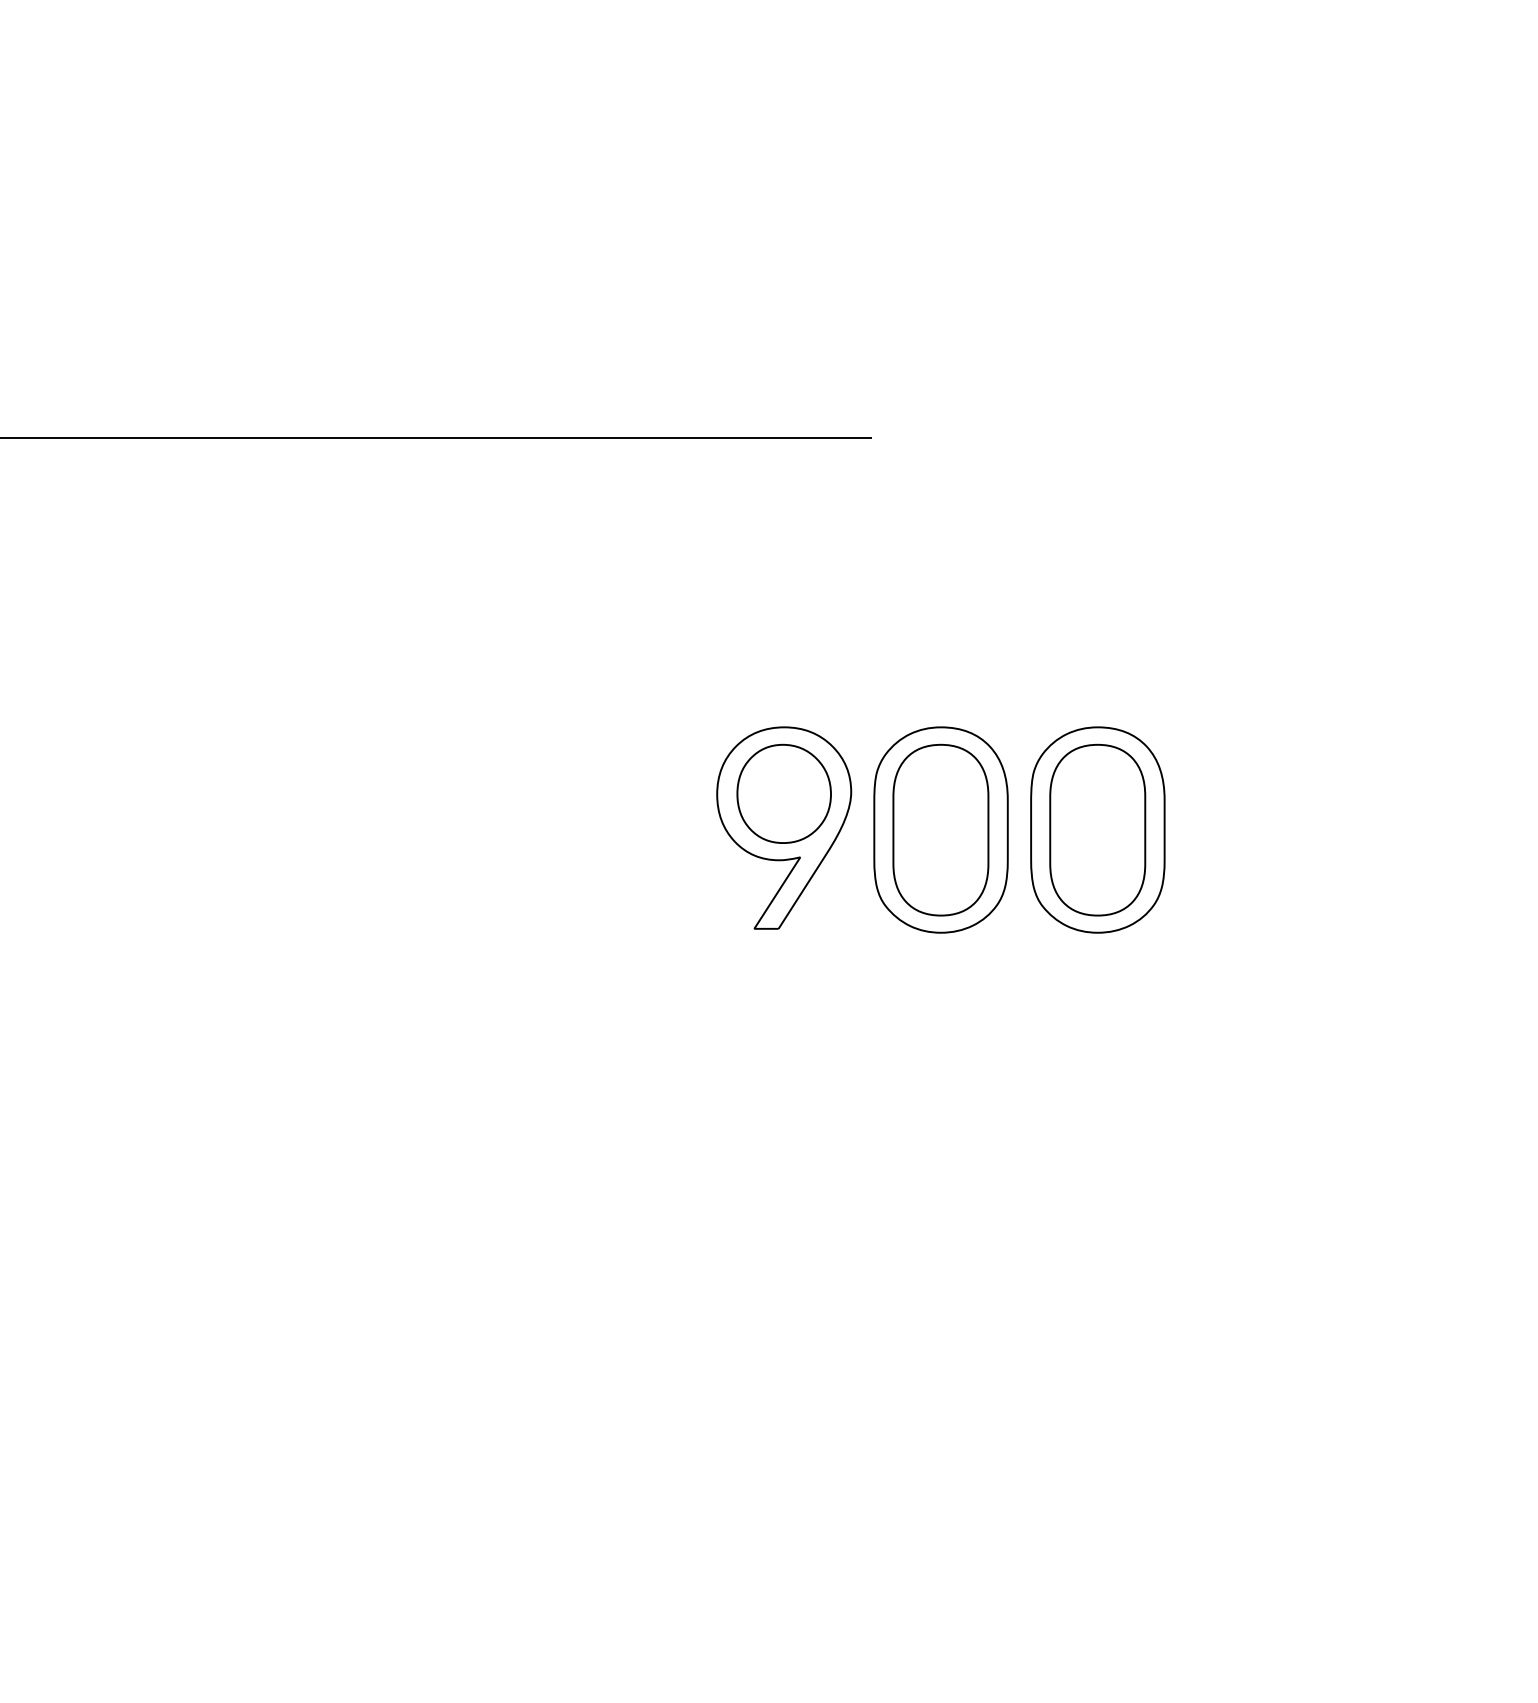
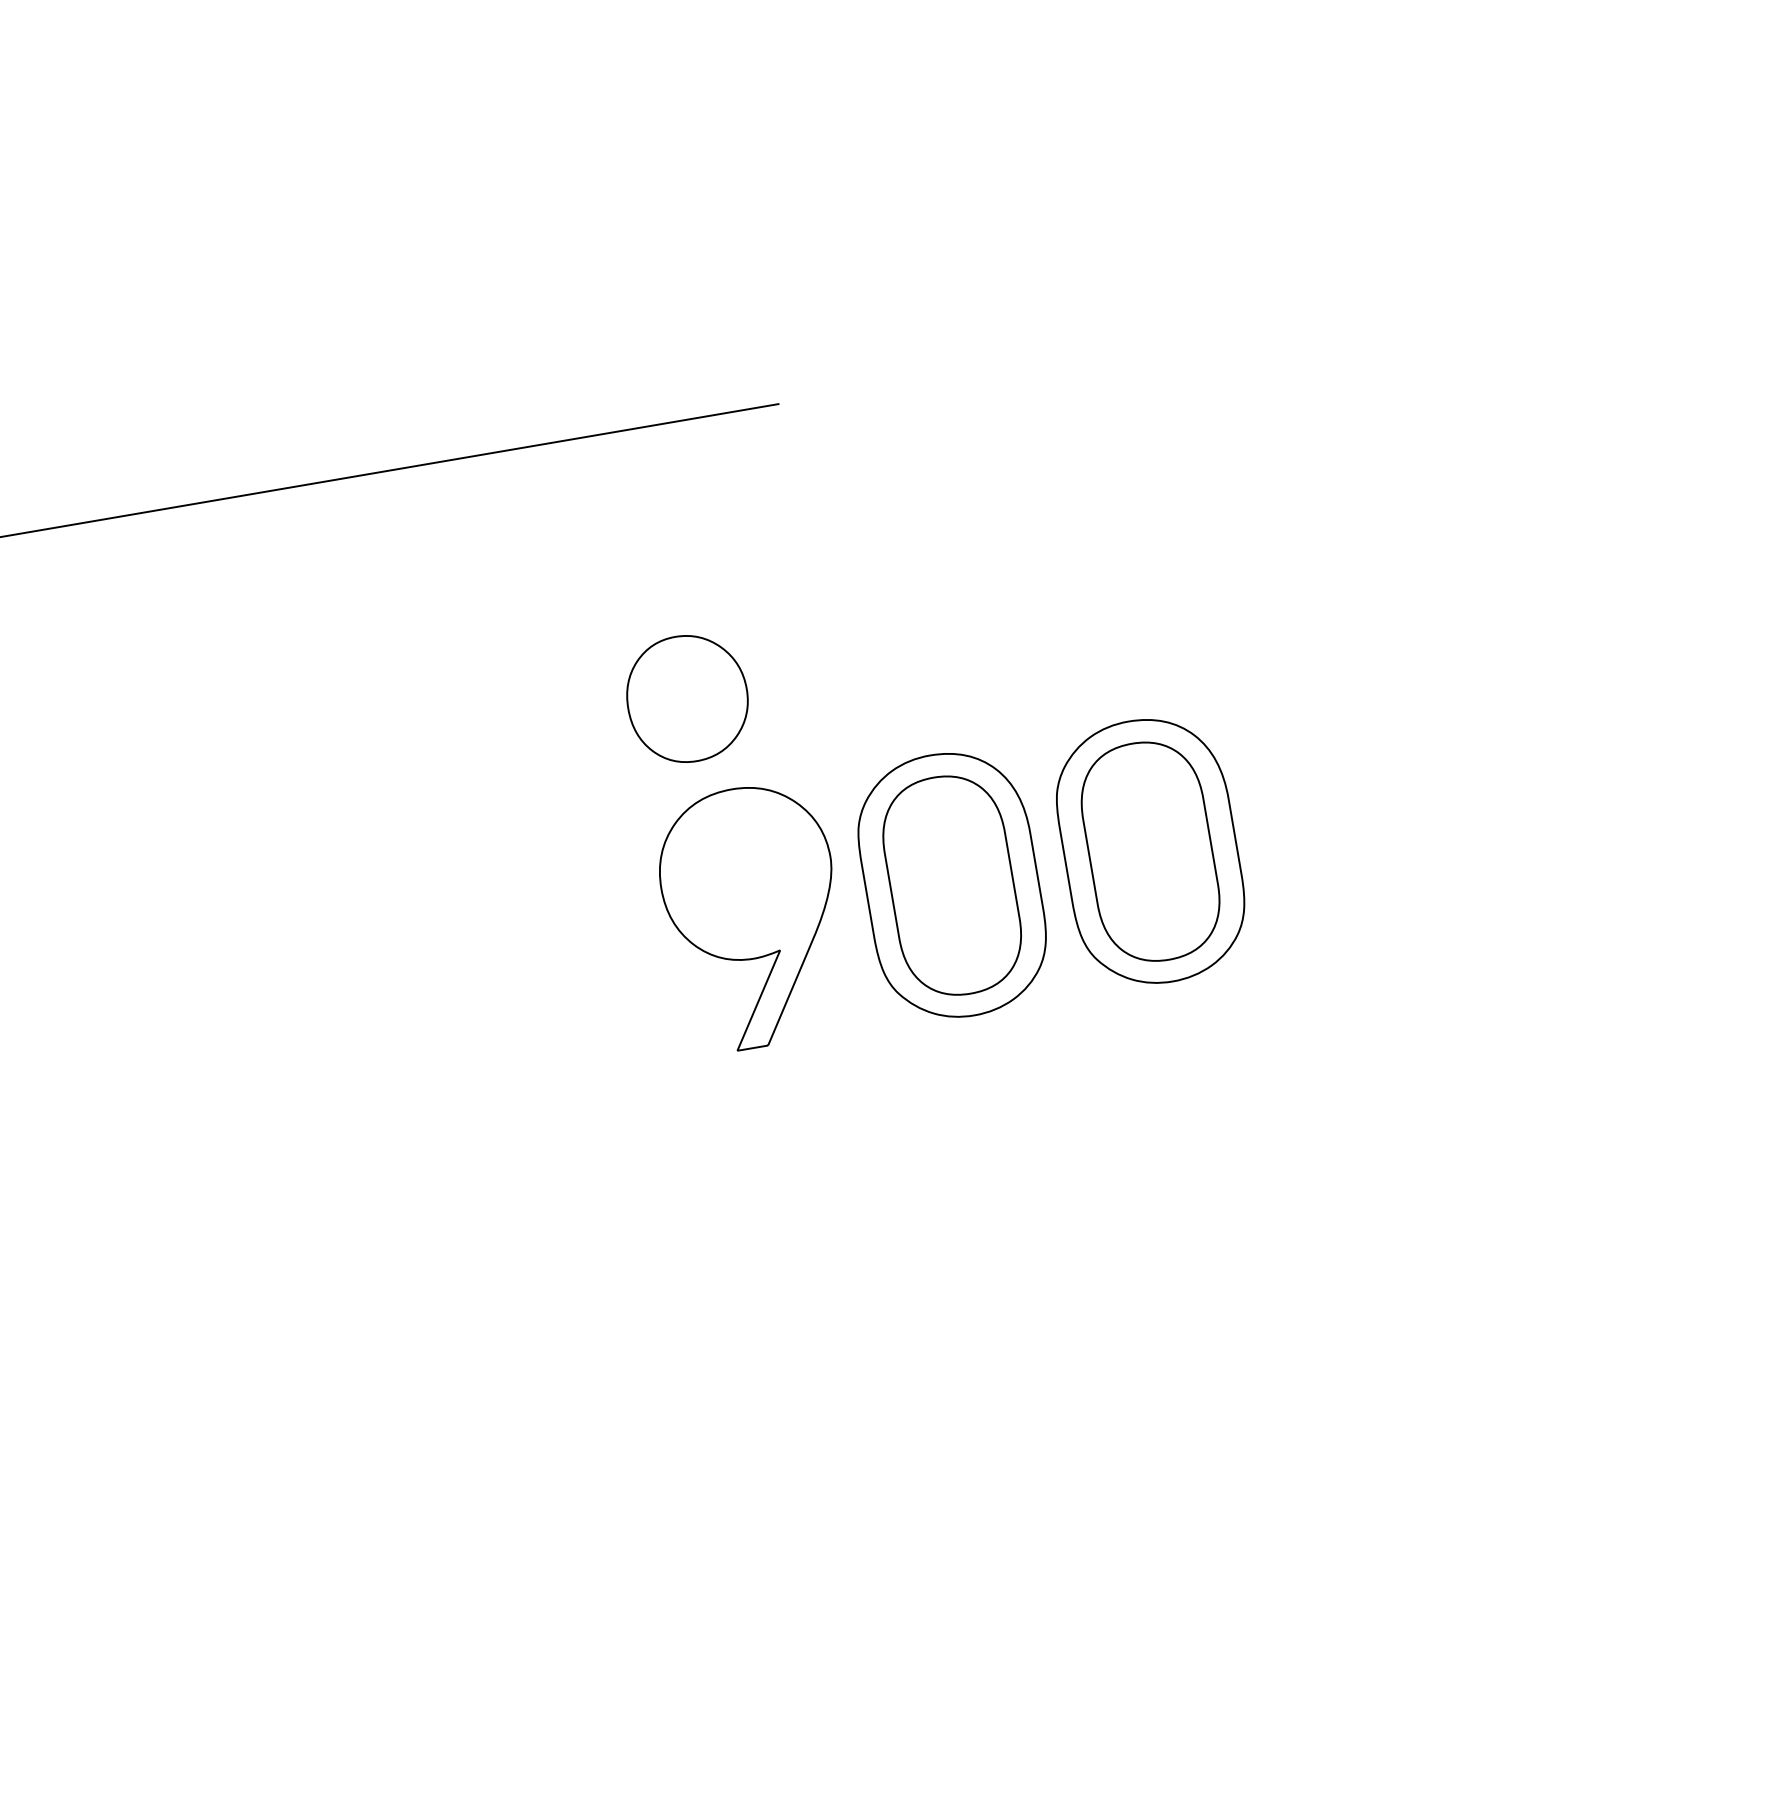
part: (783, 793) -> (686, 698), moved

